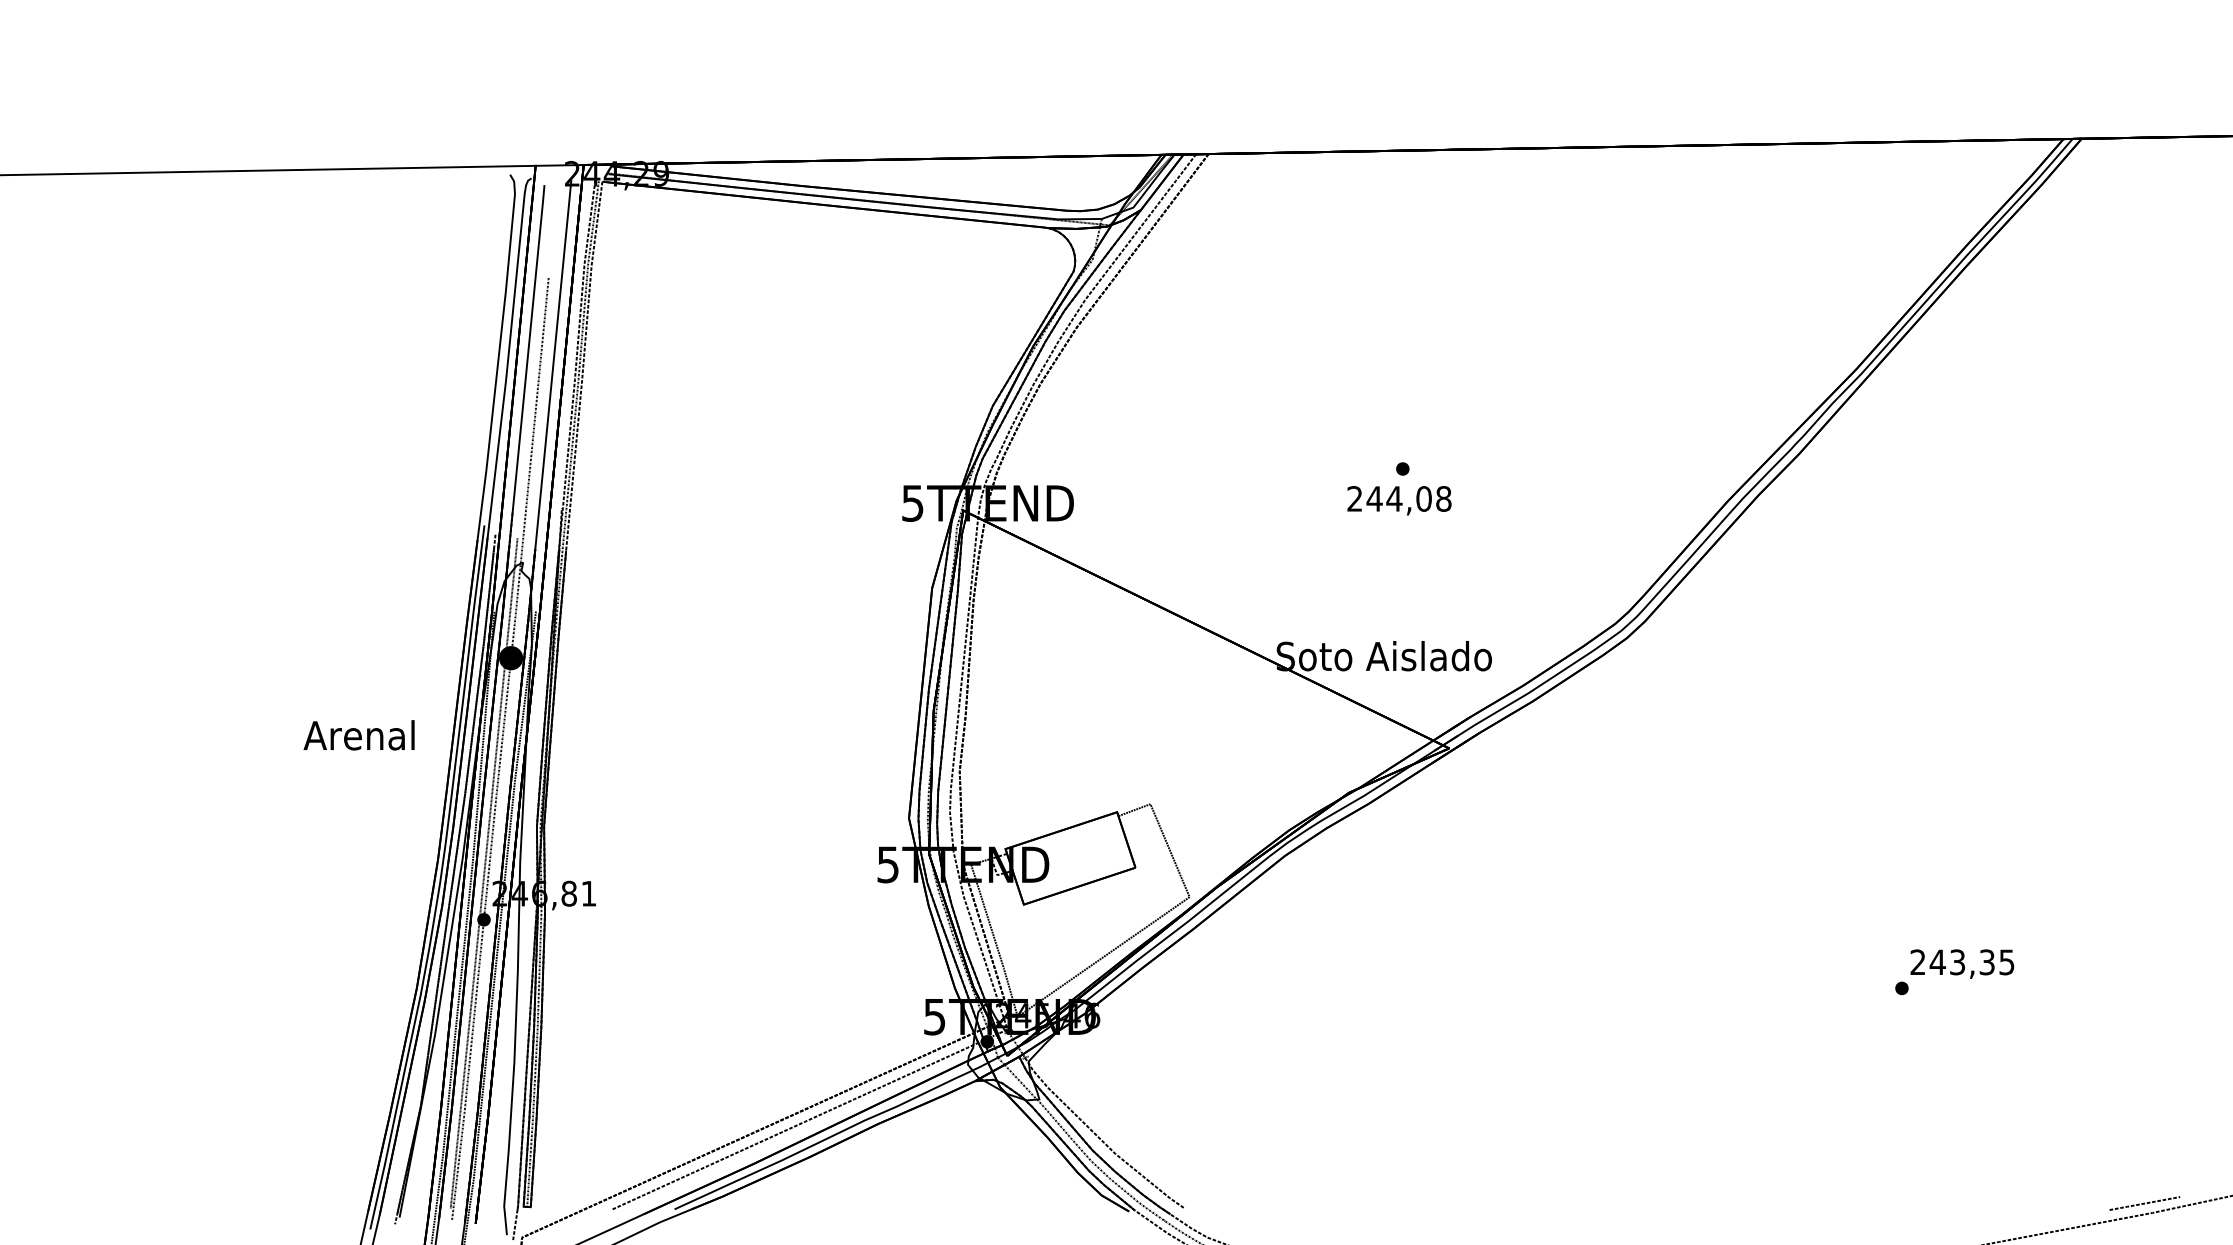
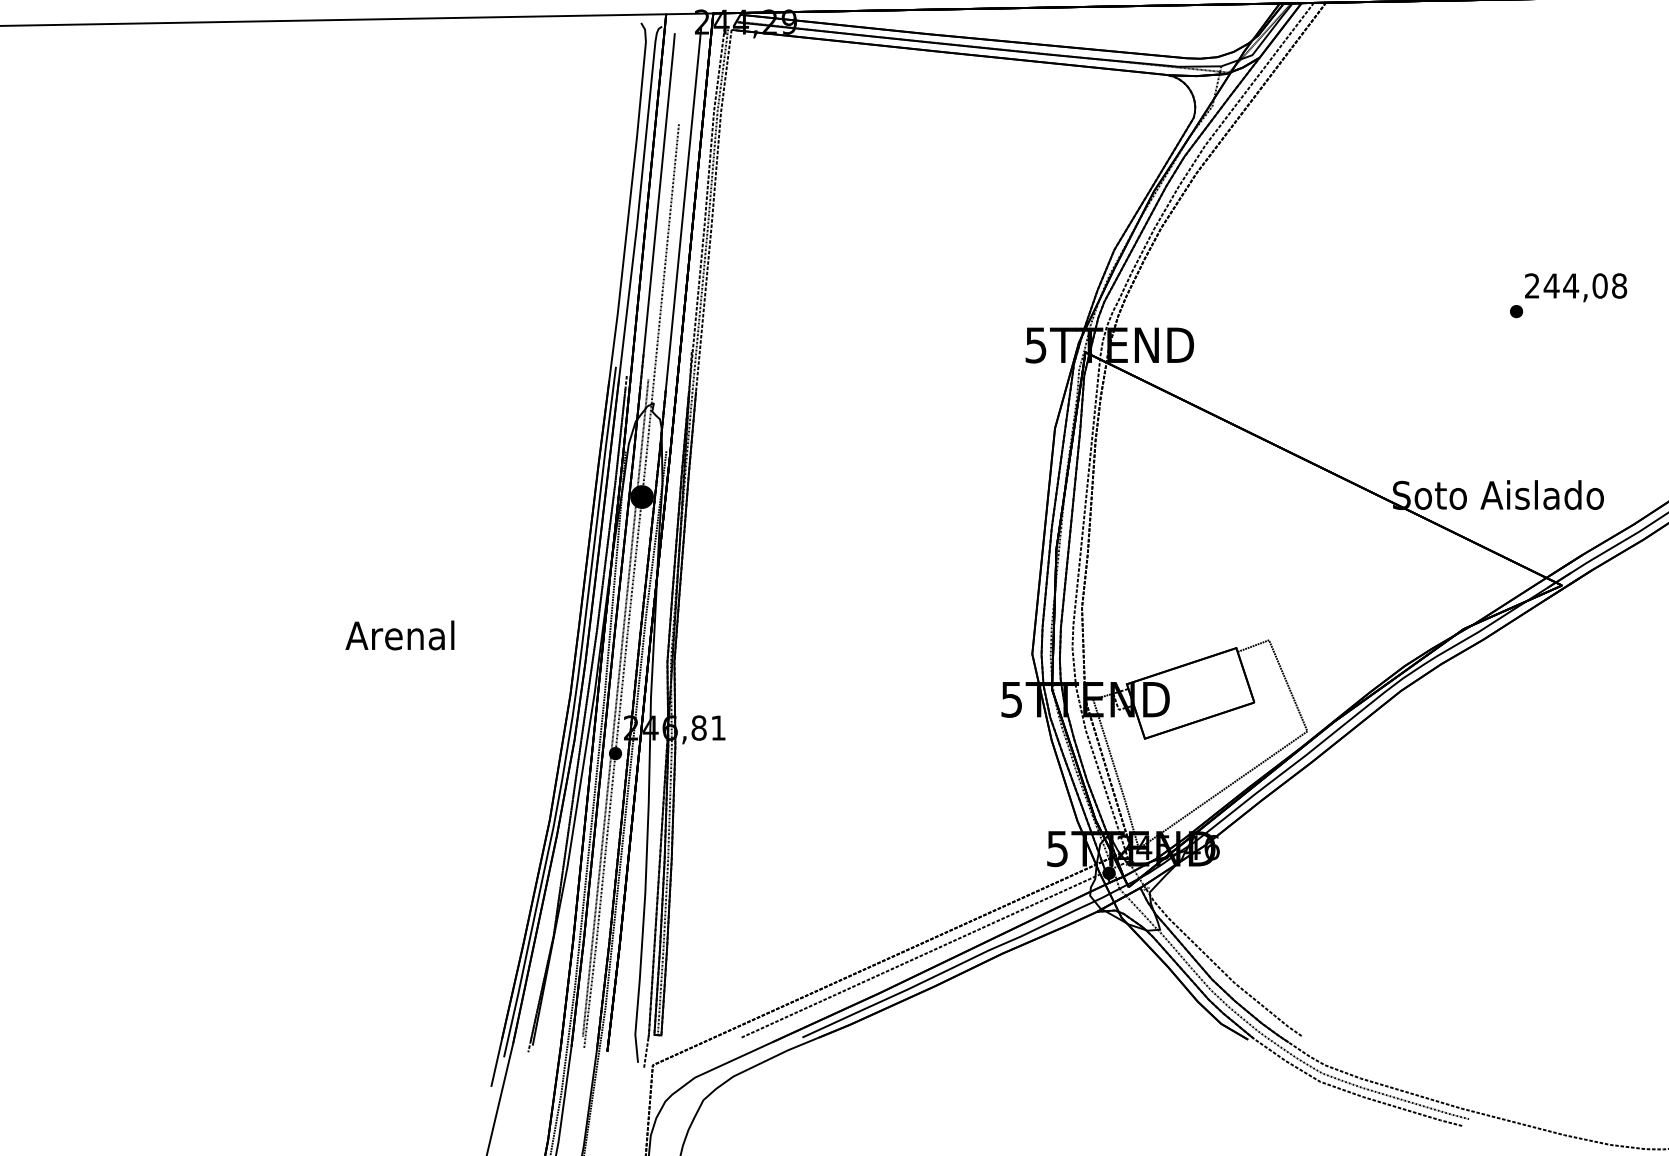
text: (1399, 500) -> (1576, 287), moved
text: (358, 735) -> (399, 635), moved

